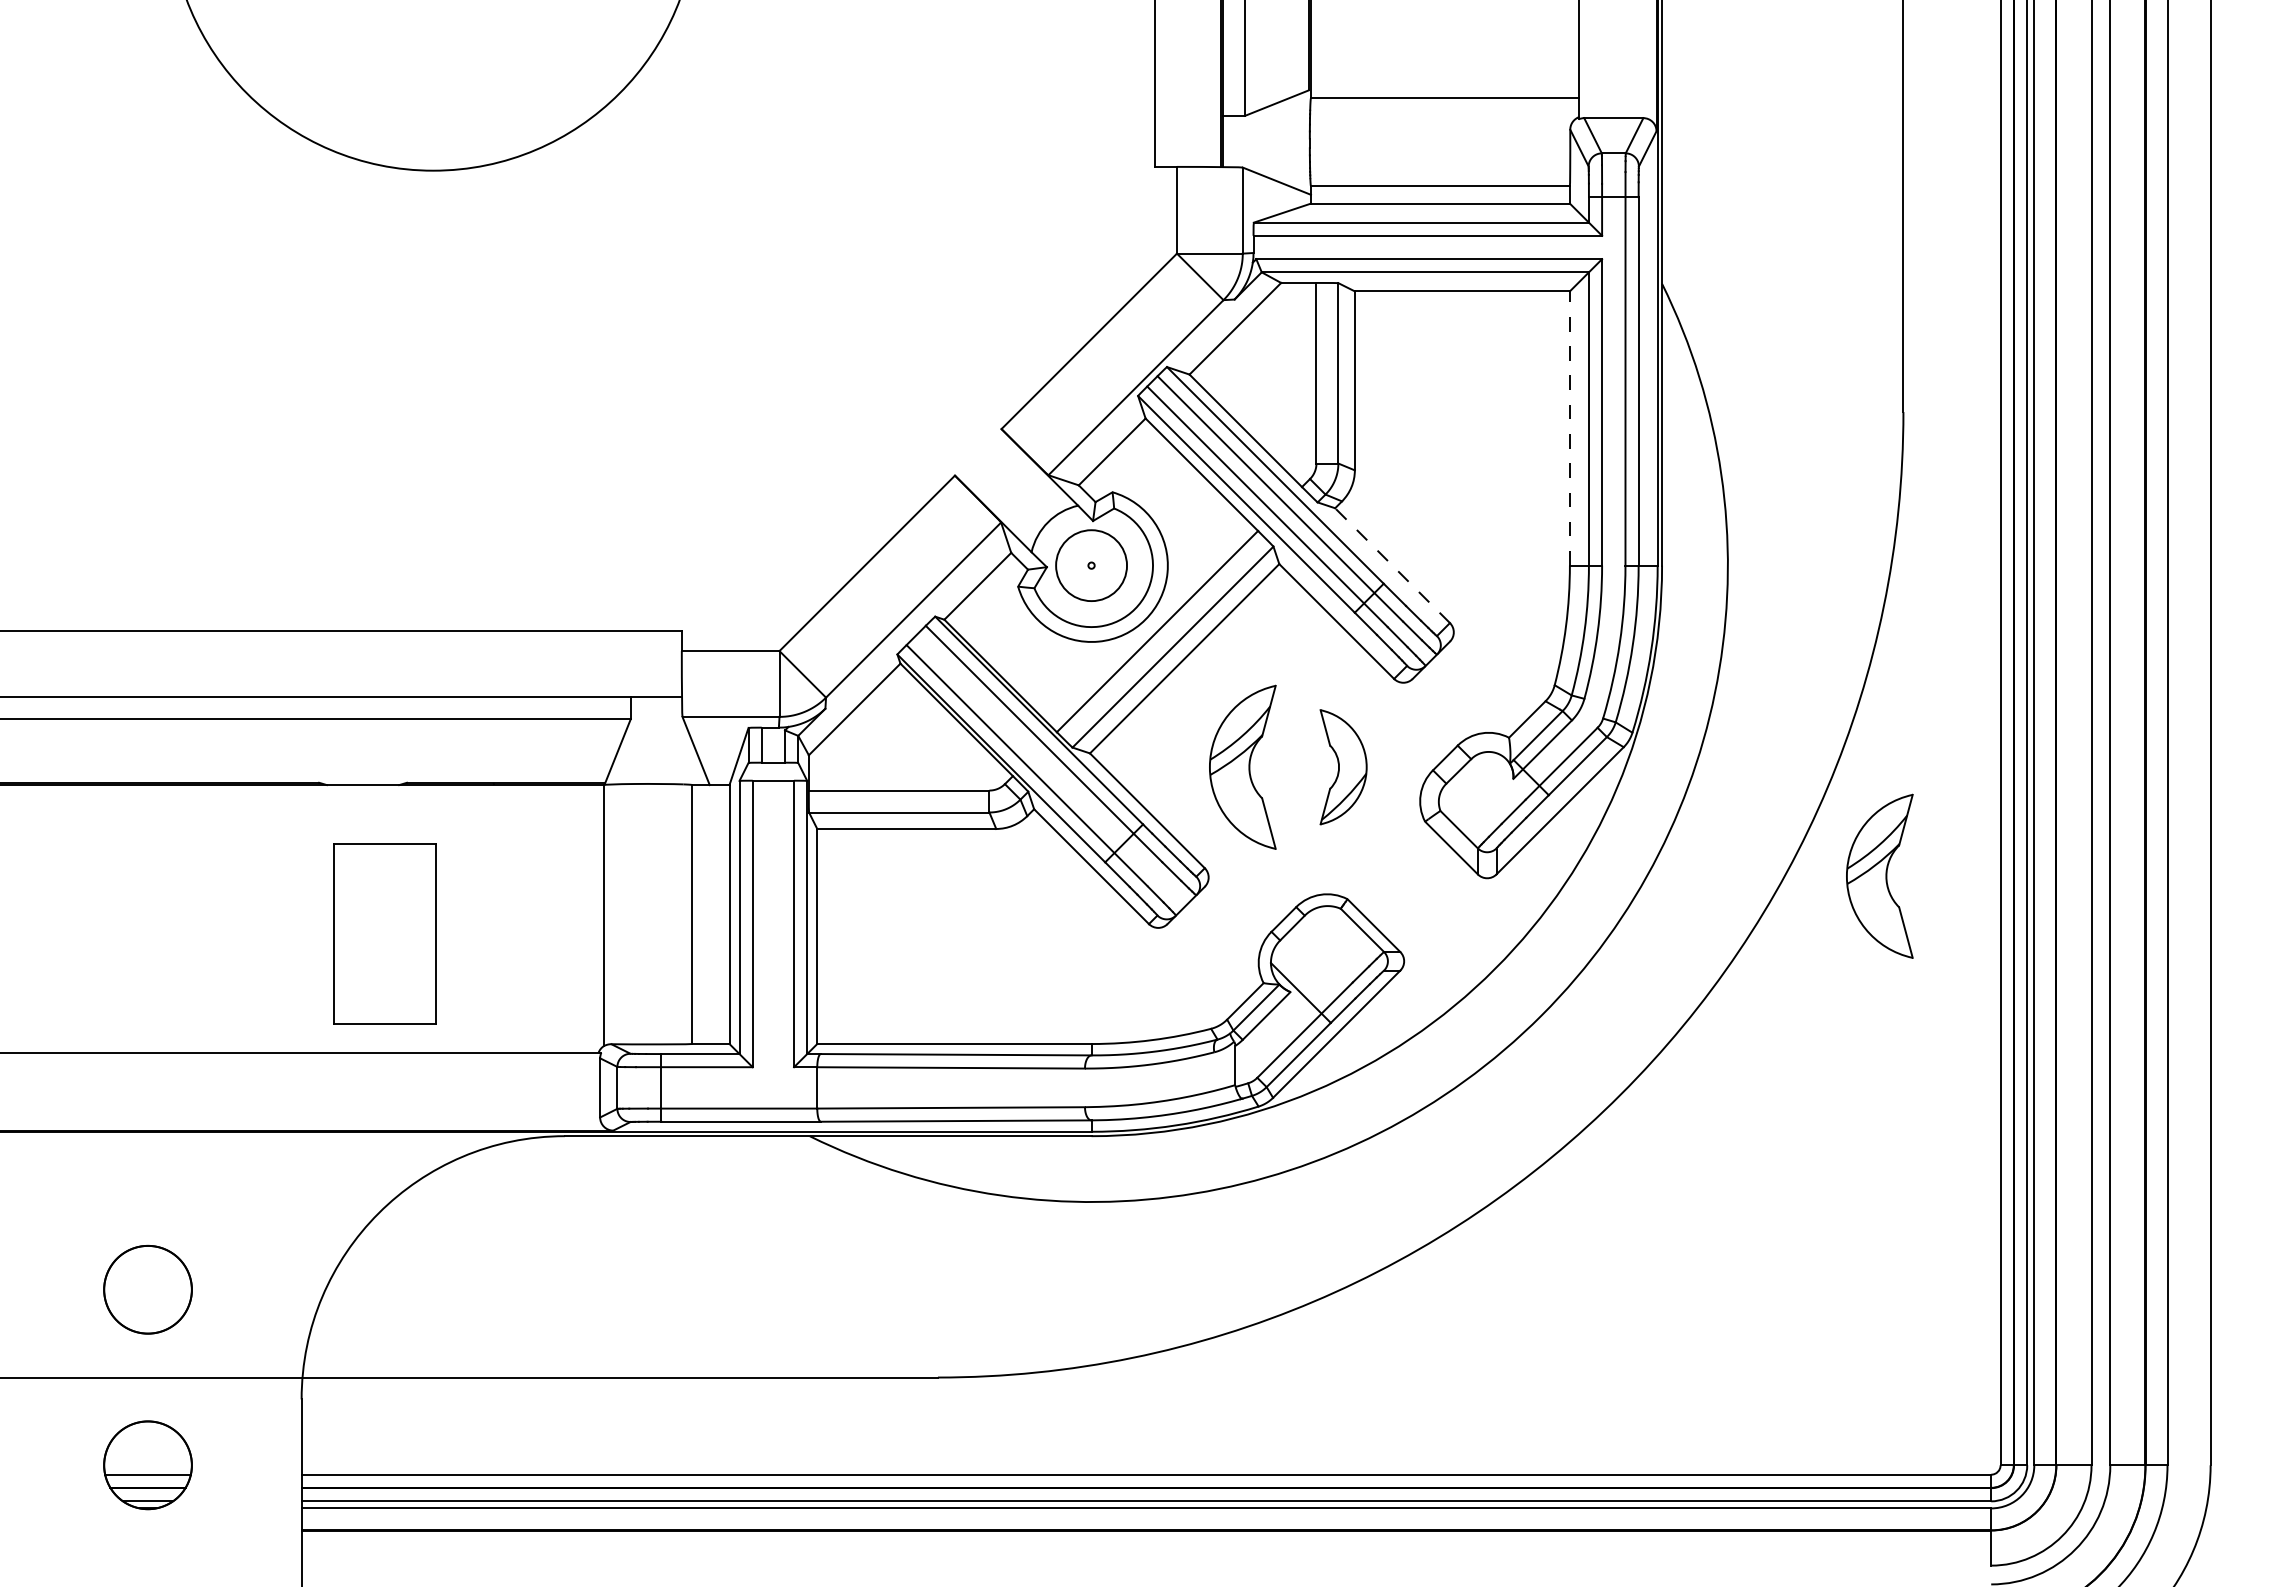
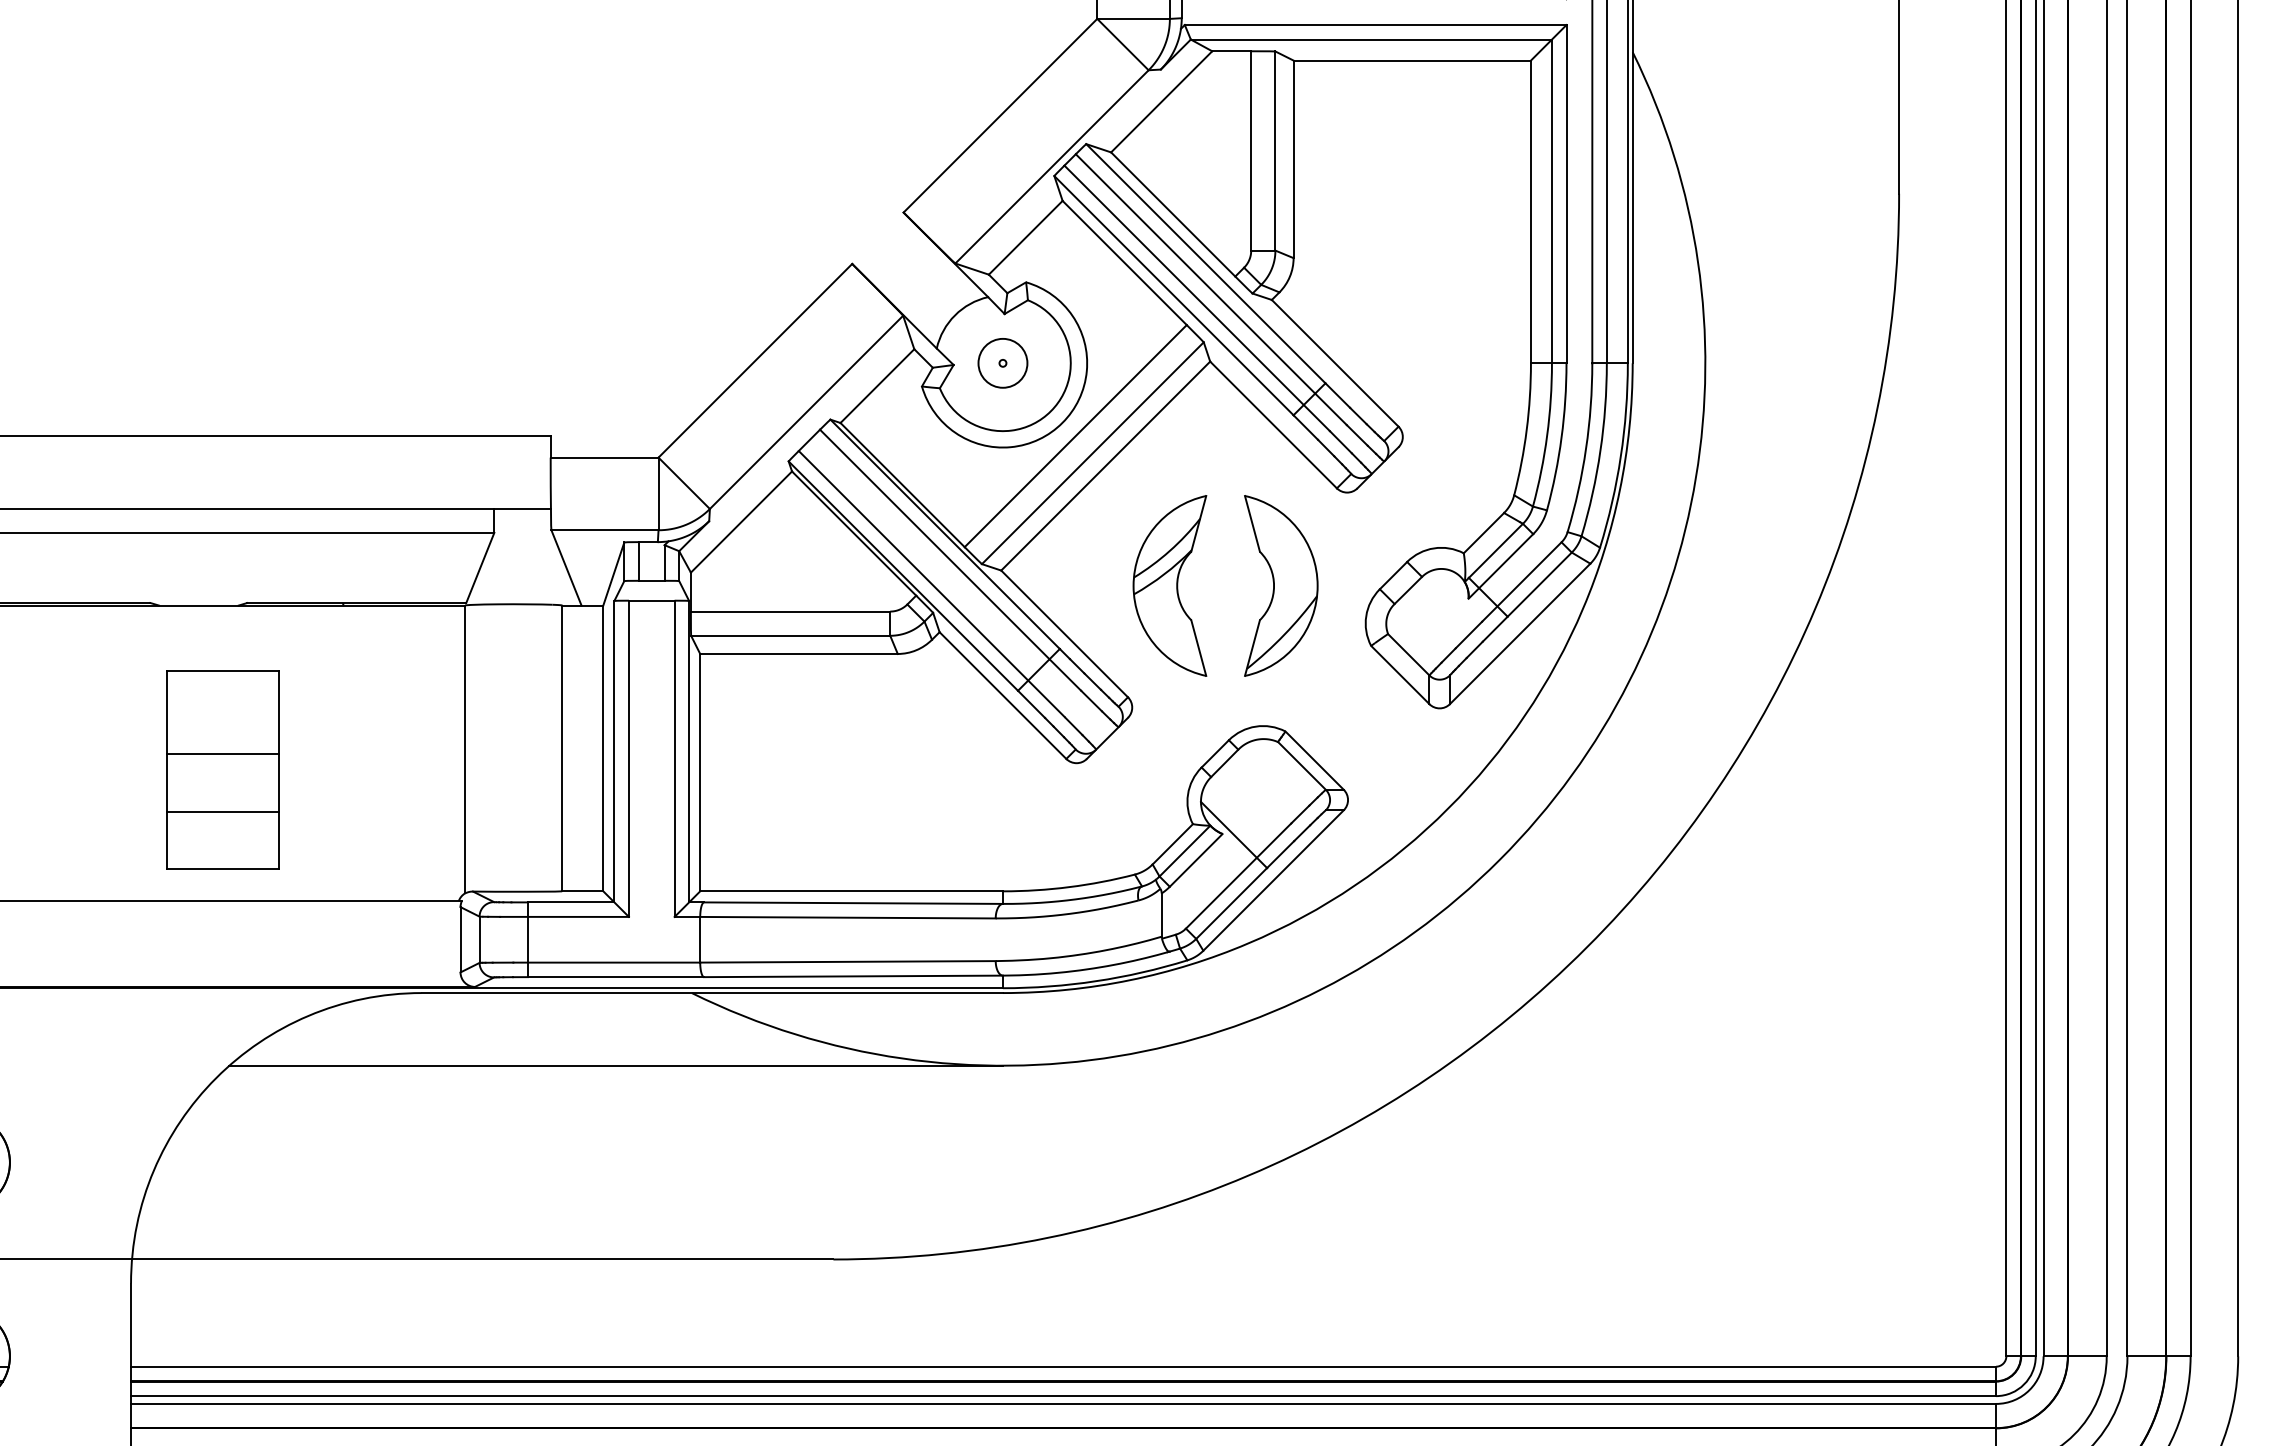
line: (1569, 428) -> (1530, 211), dashed -> solid
circle: (1091, 565) -> (1002, 363), size x0.62
line: (1392, 565) -> (1335, 363), dashed -> solid
part: (1343, 766) -> (1281, 585), size x1.43
part: (1879, 875) -> (1872, 705), removed
line: (384, 919) -> (222, 753), added
line: (384, 972) -> (222, 812), added
line: (740, 1202) -> (615, 1066), added

